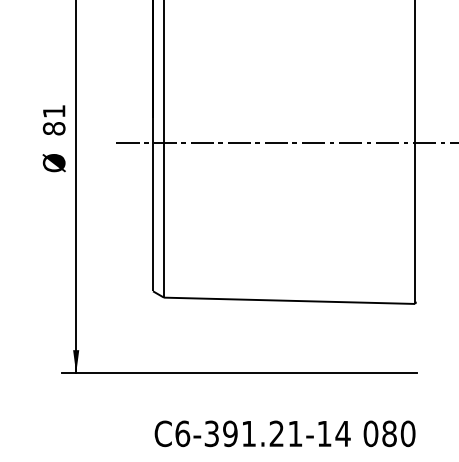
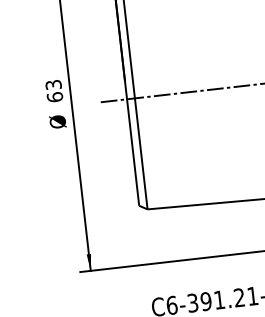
text: (53, 120) -> (53, 91), 81 -> 63

